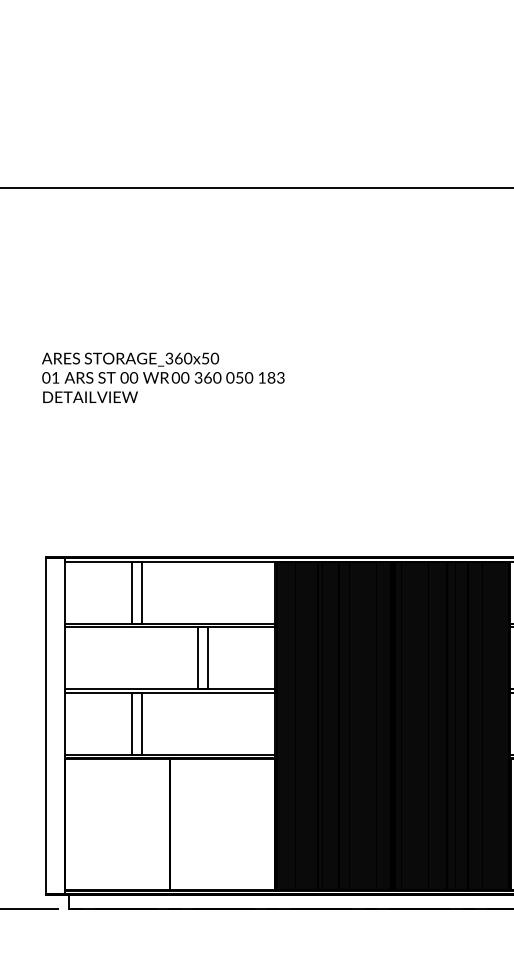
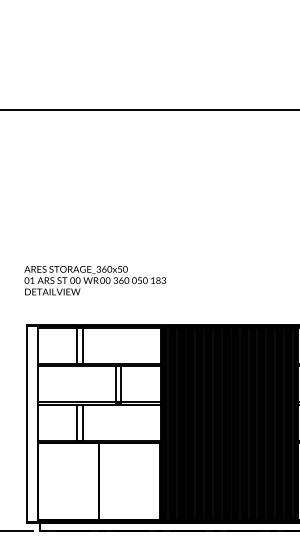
text: (161, 377) -> (94, 280), moved

